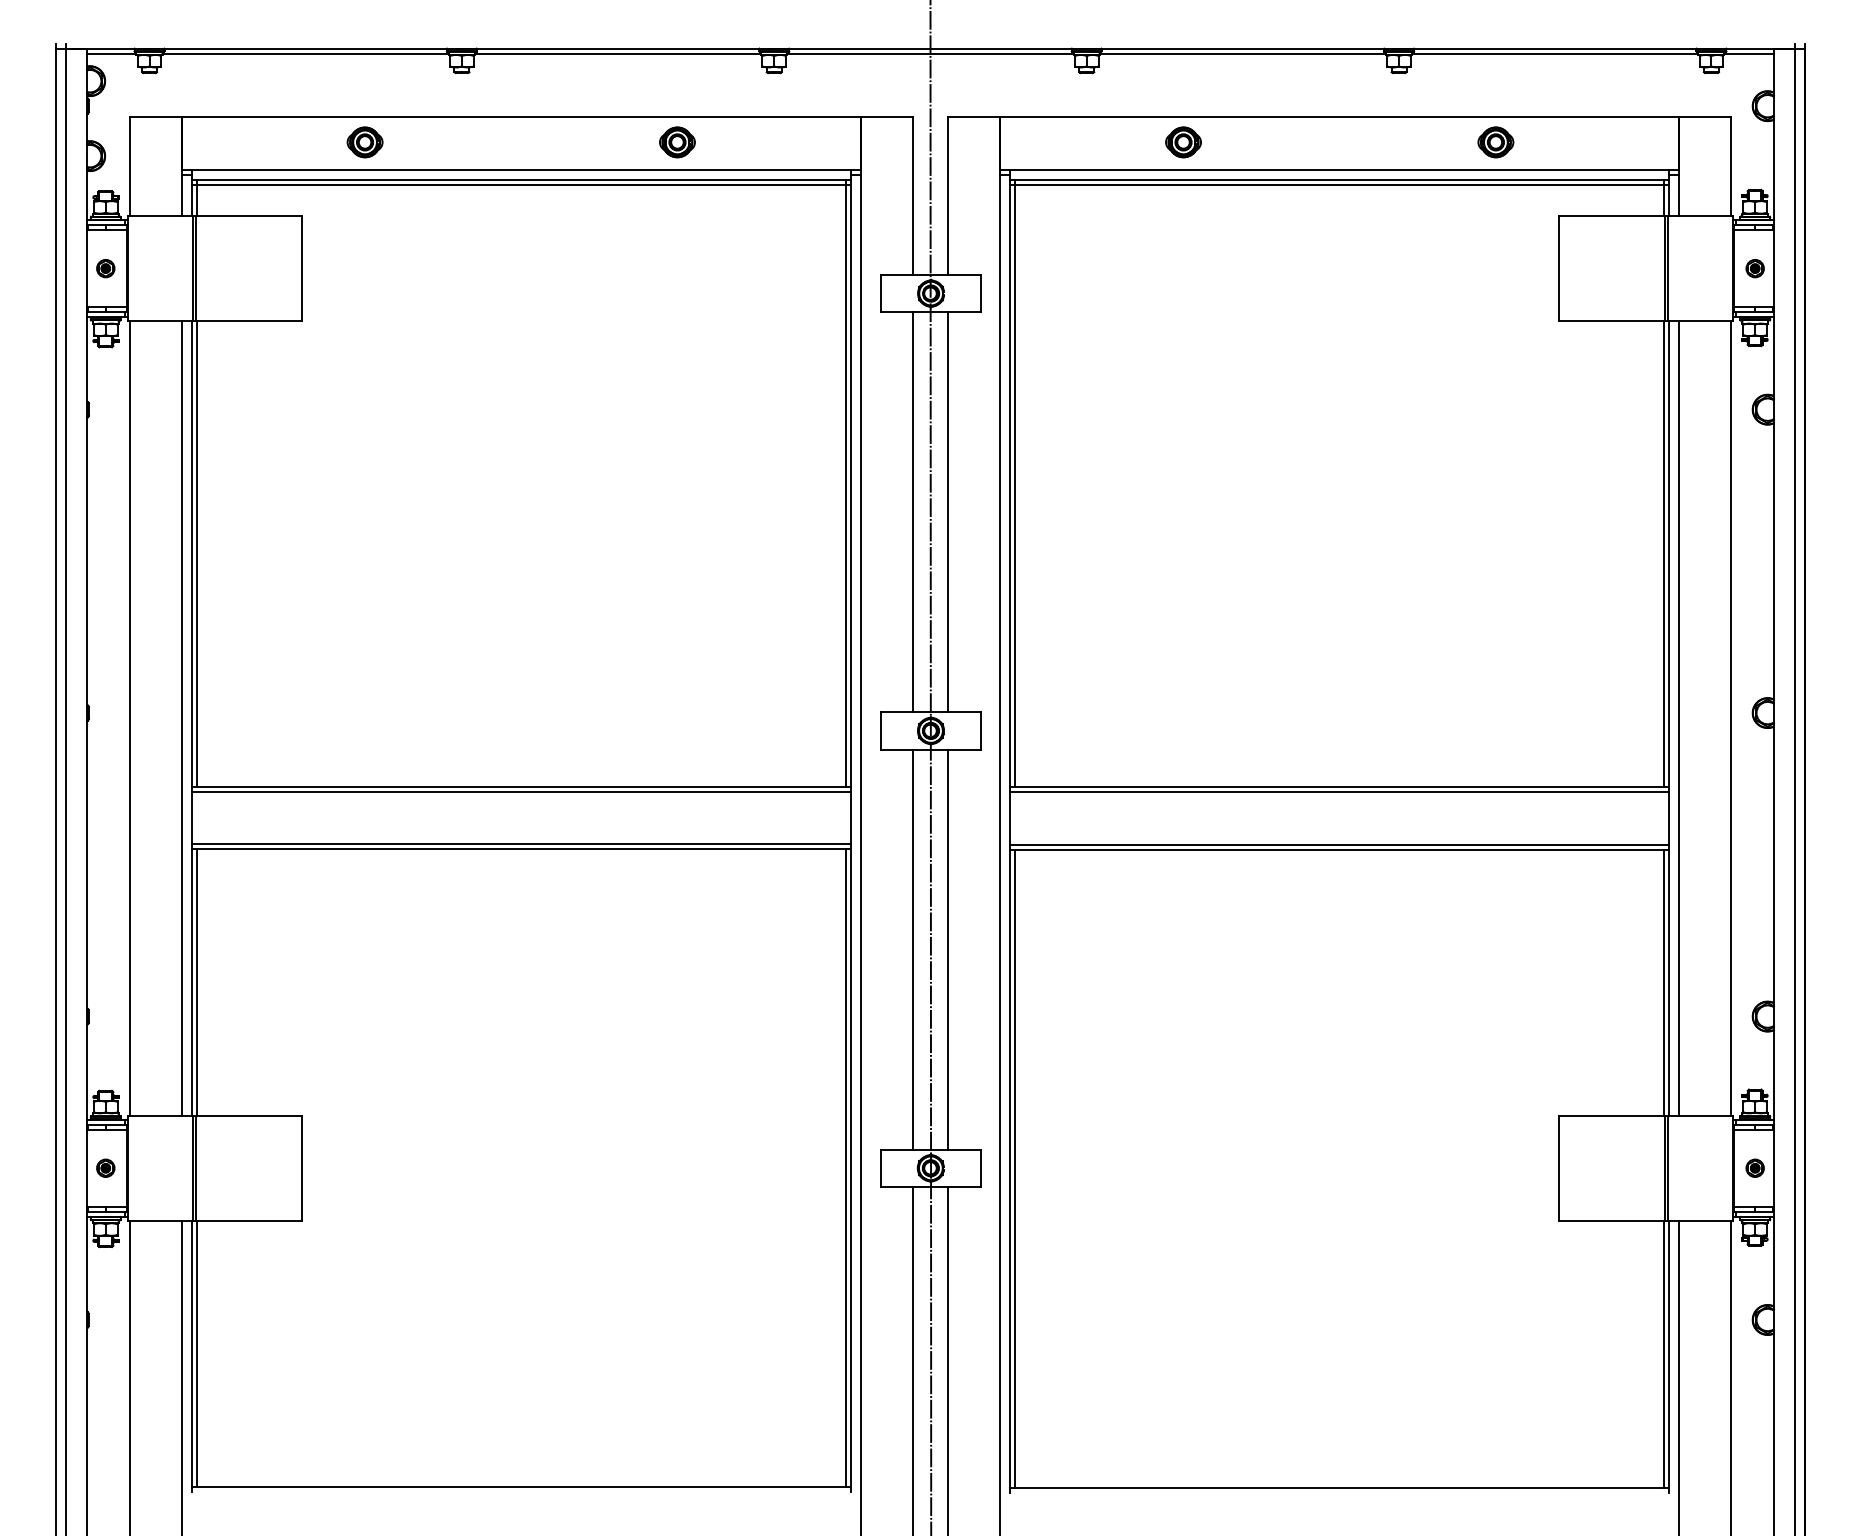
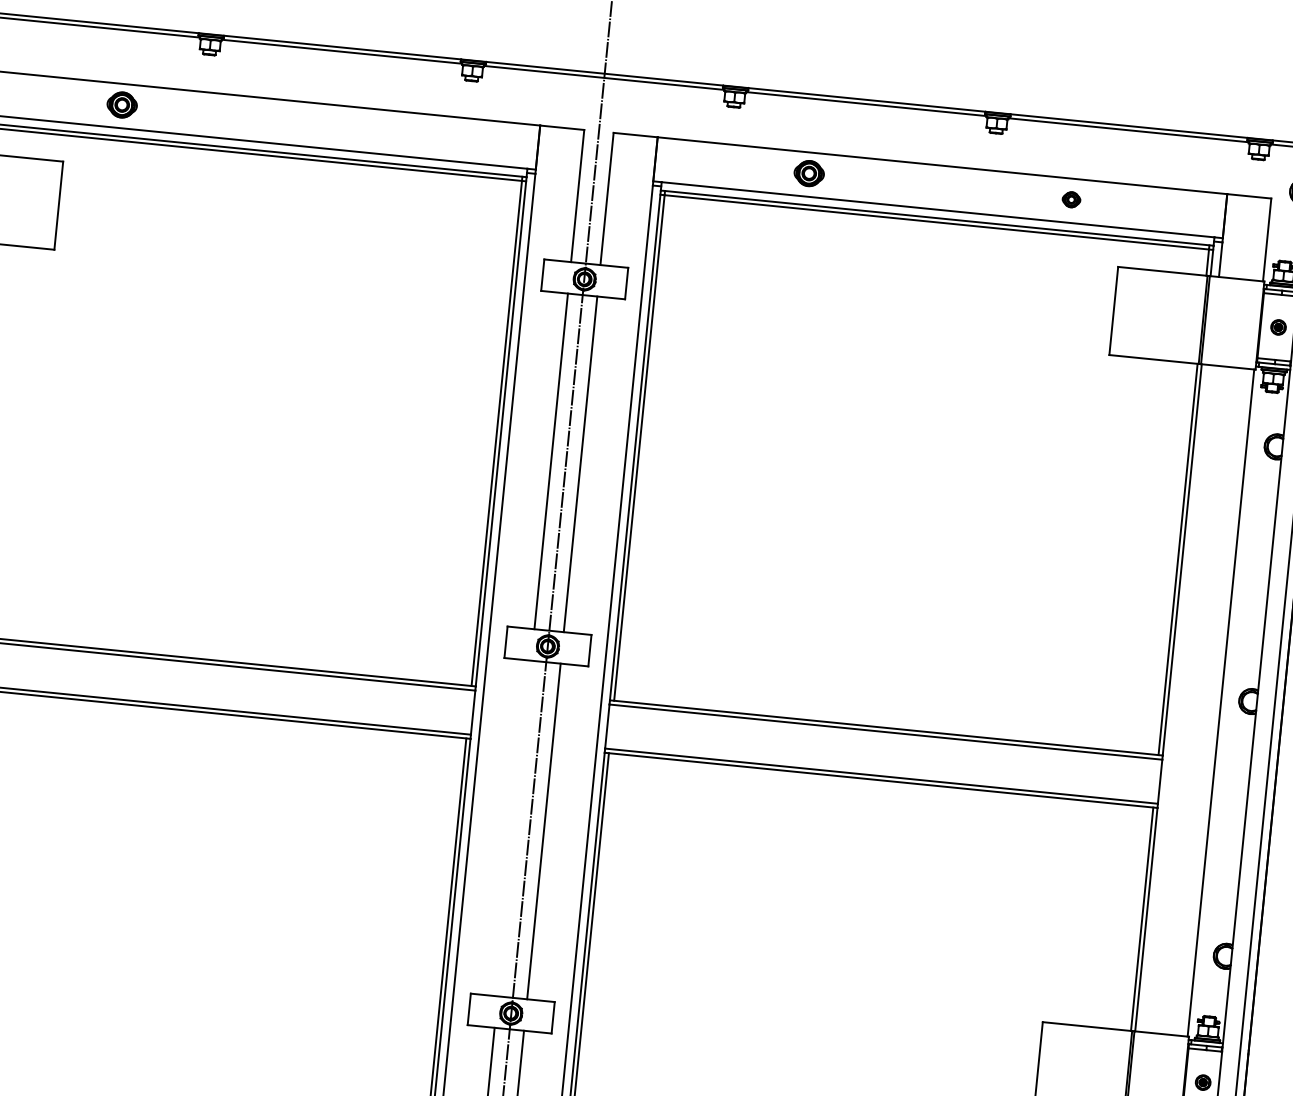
part: (677, 142) -> (384, 131), removed
part: (1495, 142) -> (1071, 199), size x0.6
line: (1678, 718) -> (1176, 698), removed
line: (913, 949) -> (514, 828), removed

